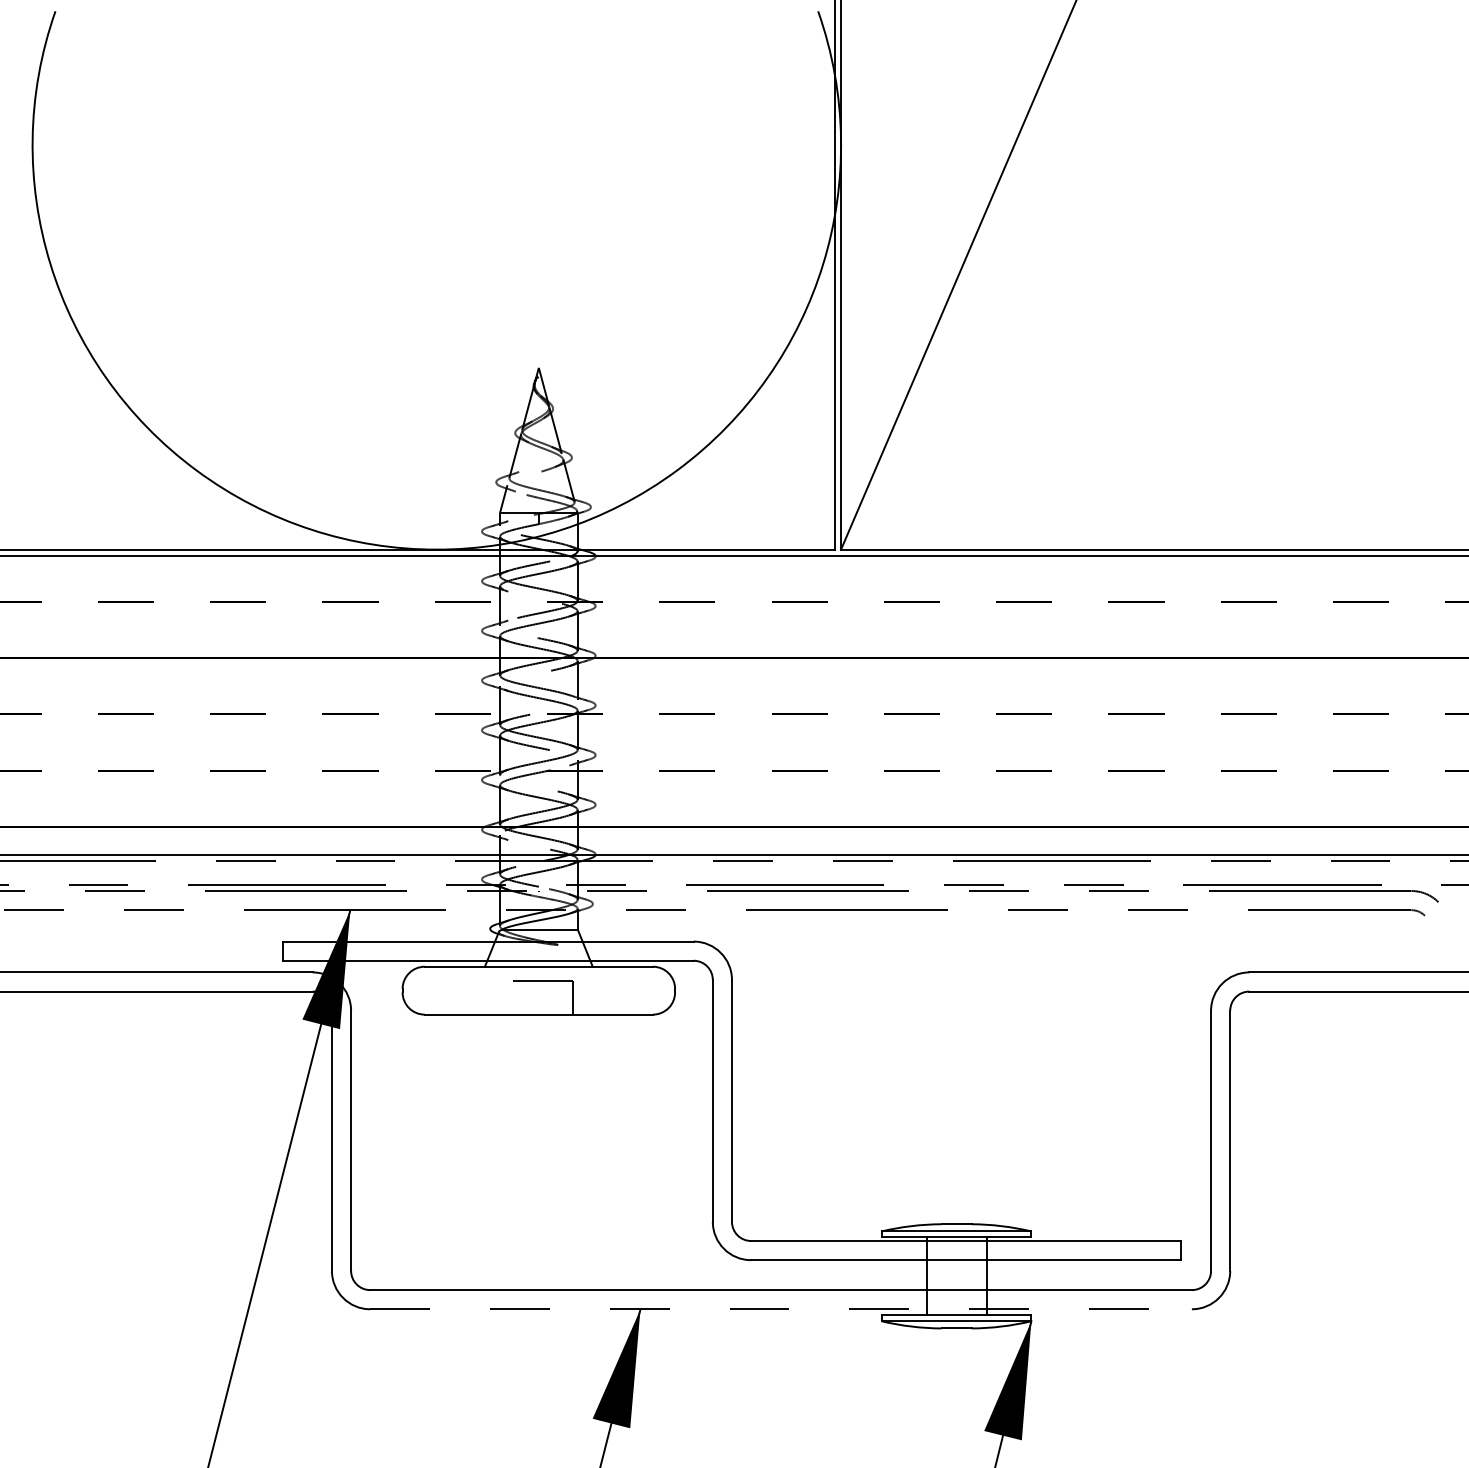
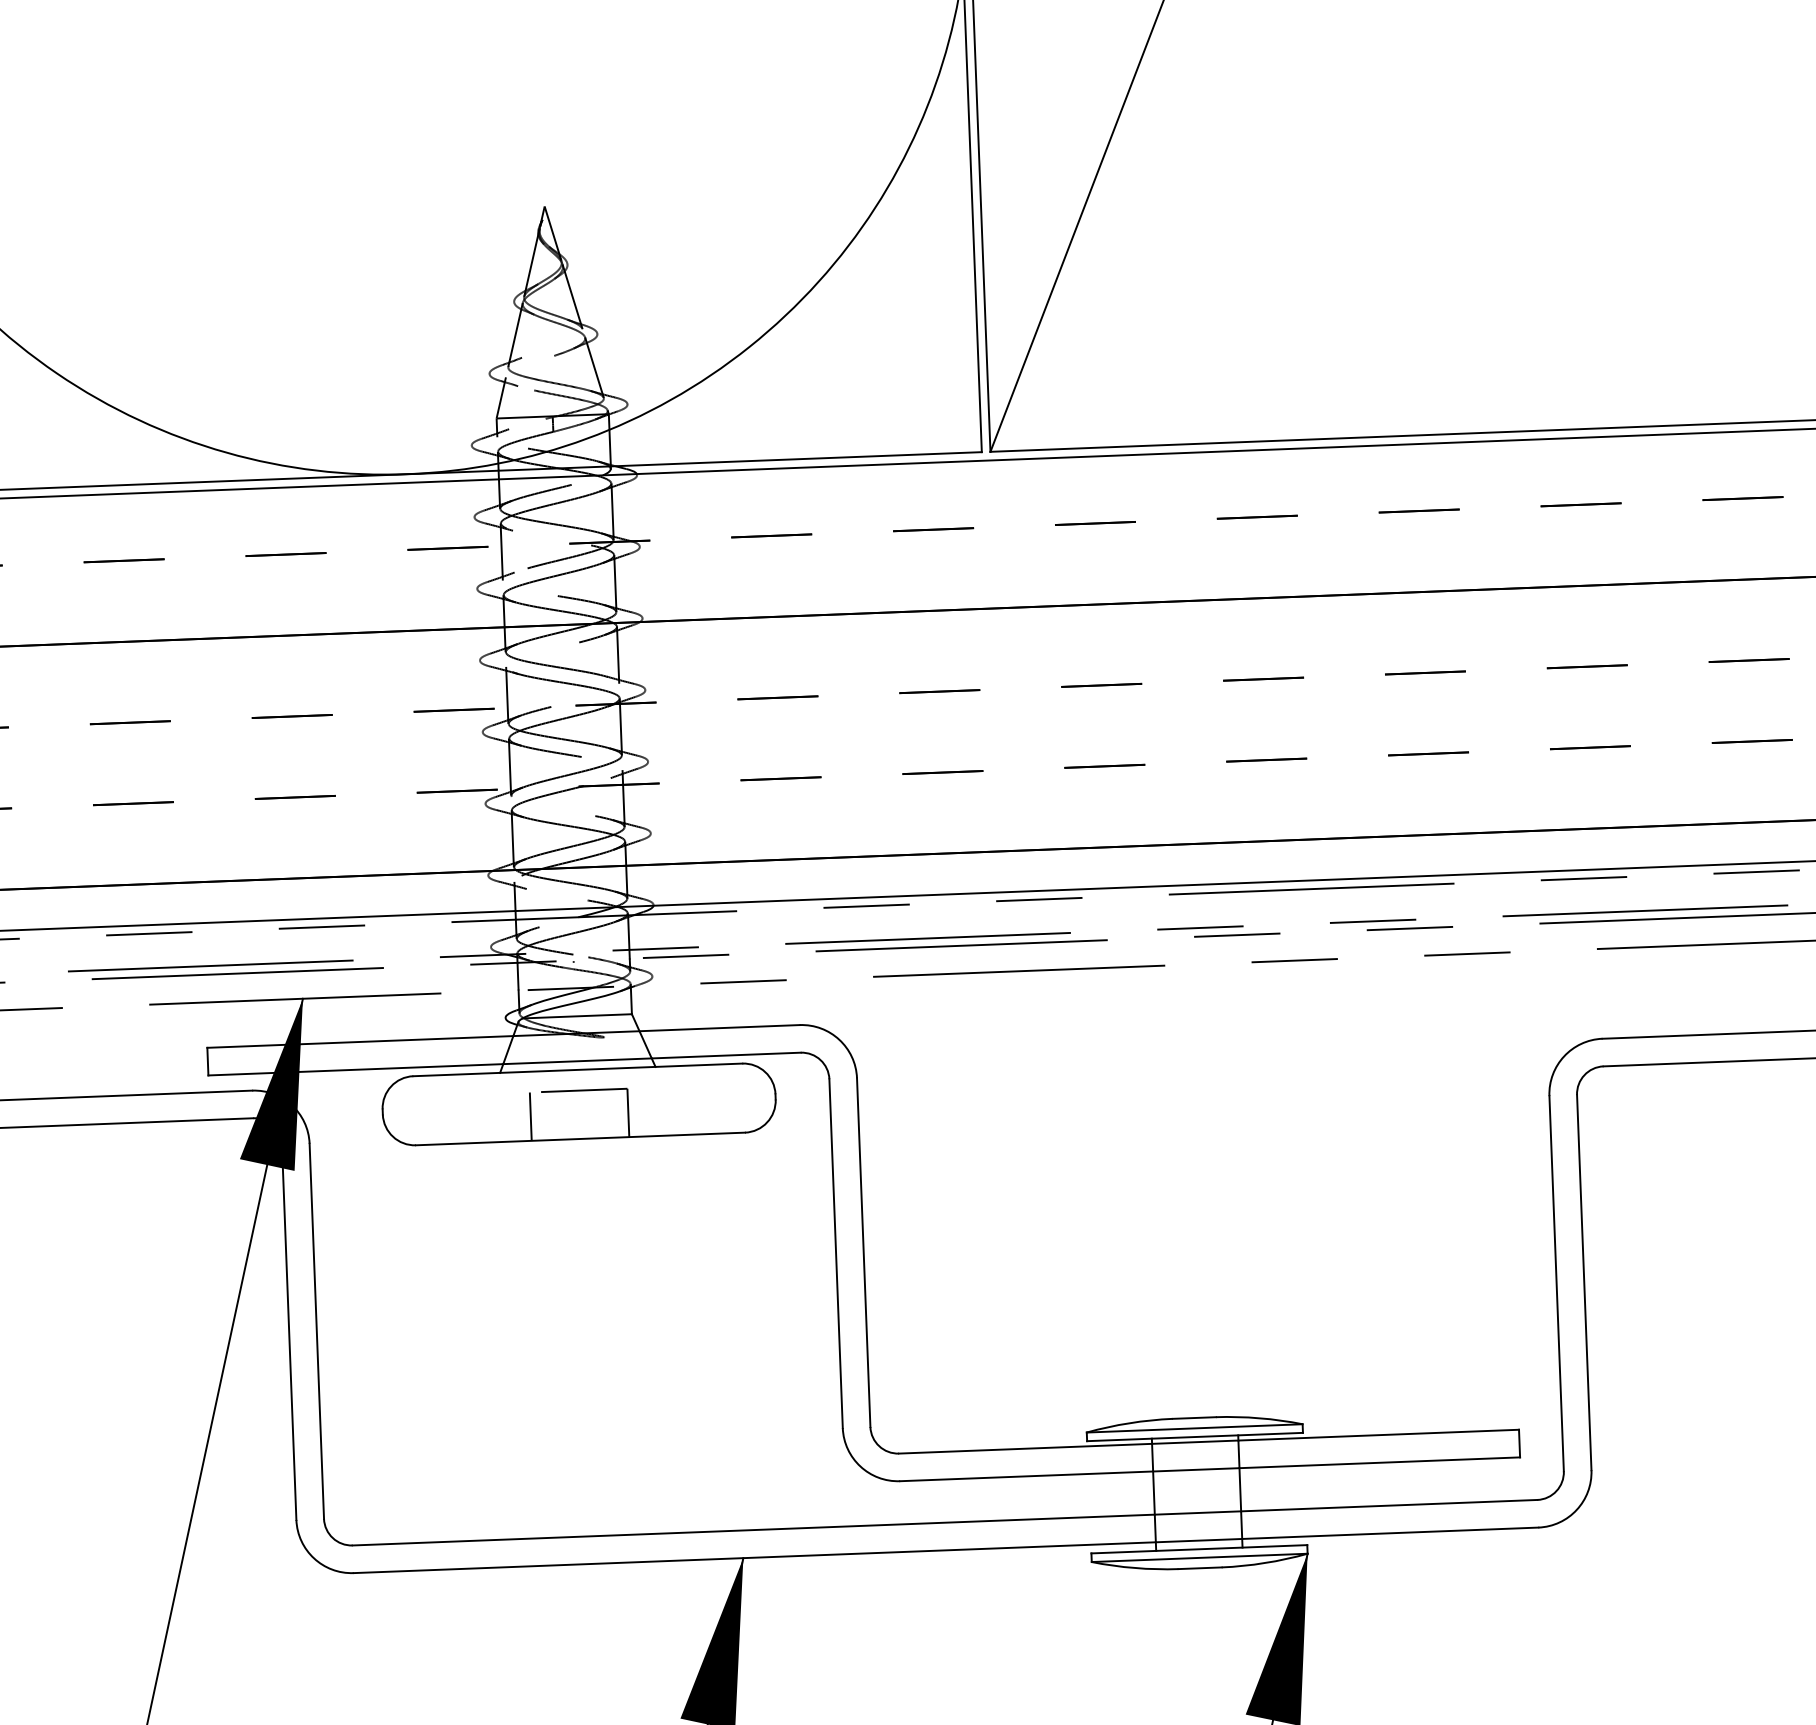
line: (505, 997) -> (531, 1116), added
line: (781, 1309) -> (946, 1550), dashed -> solid

